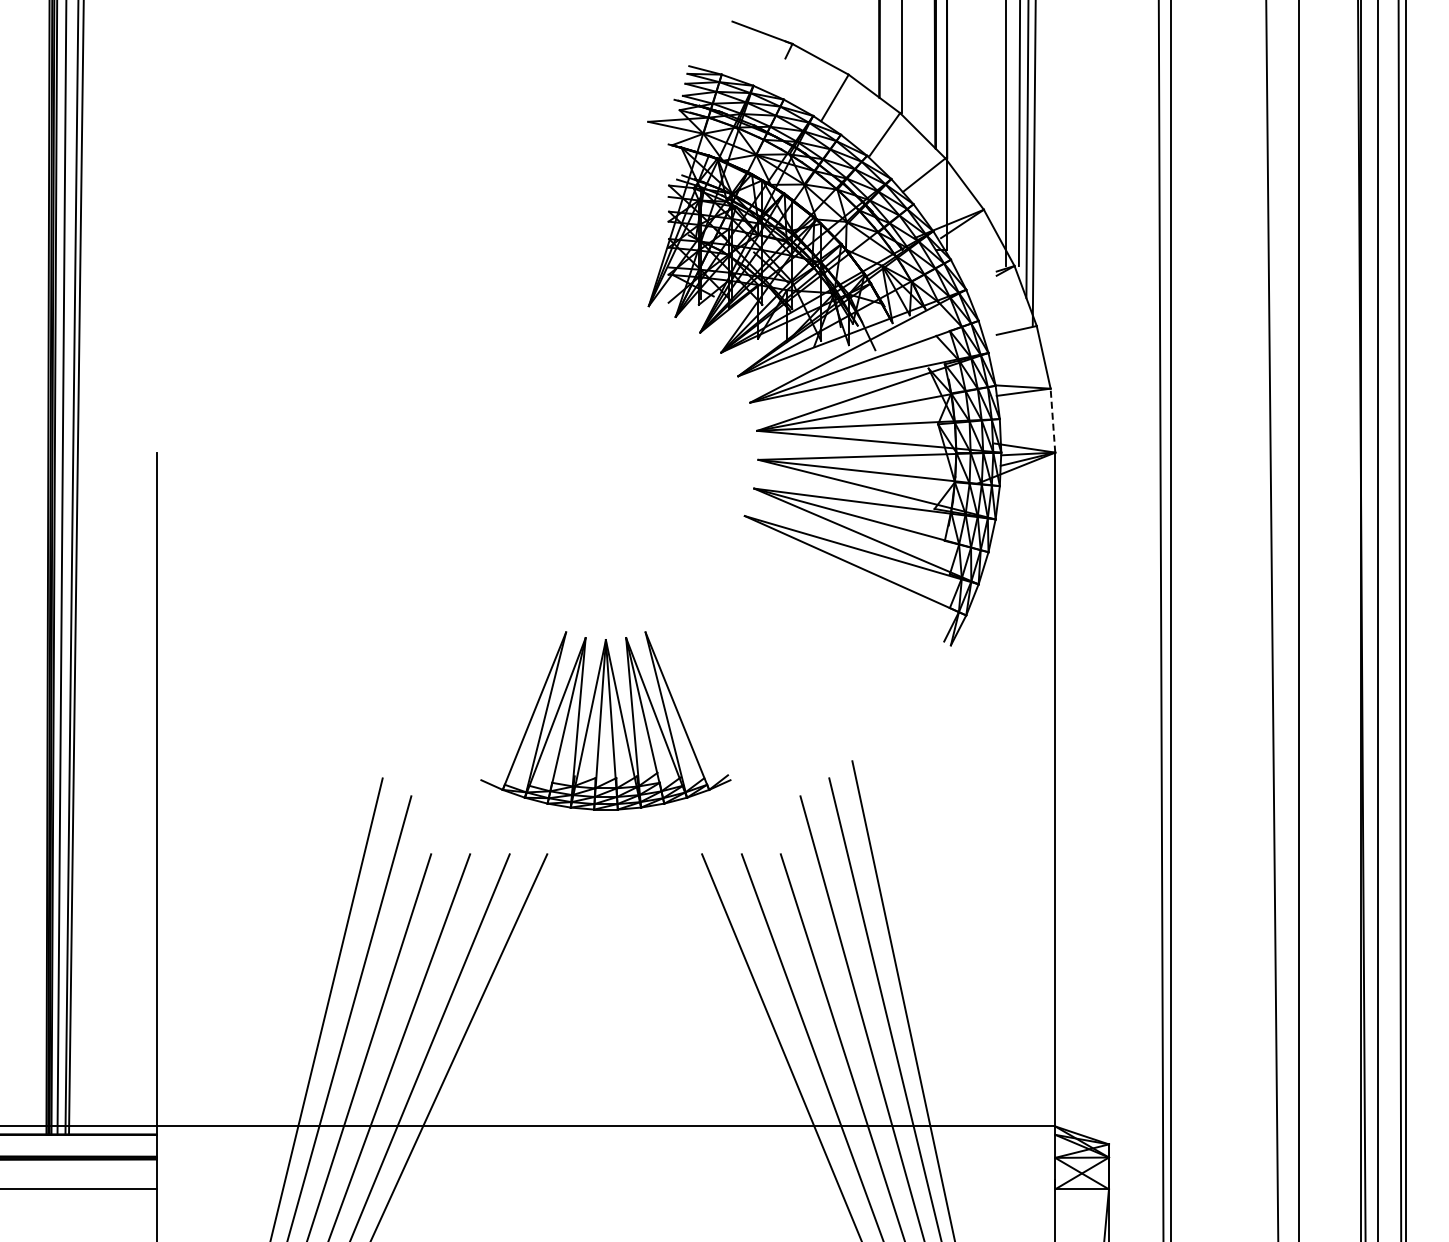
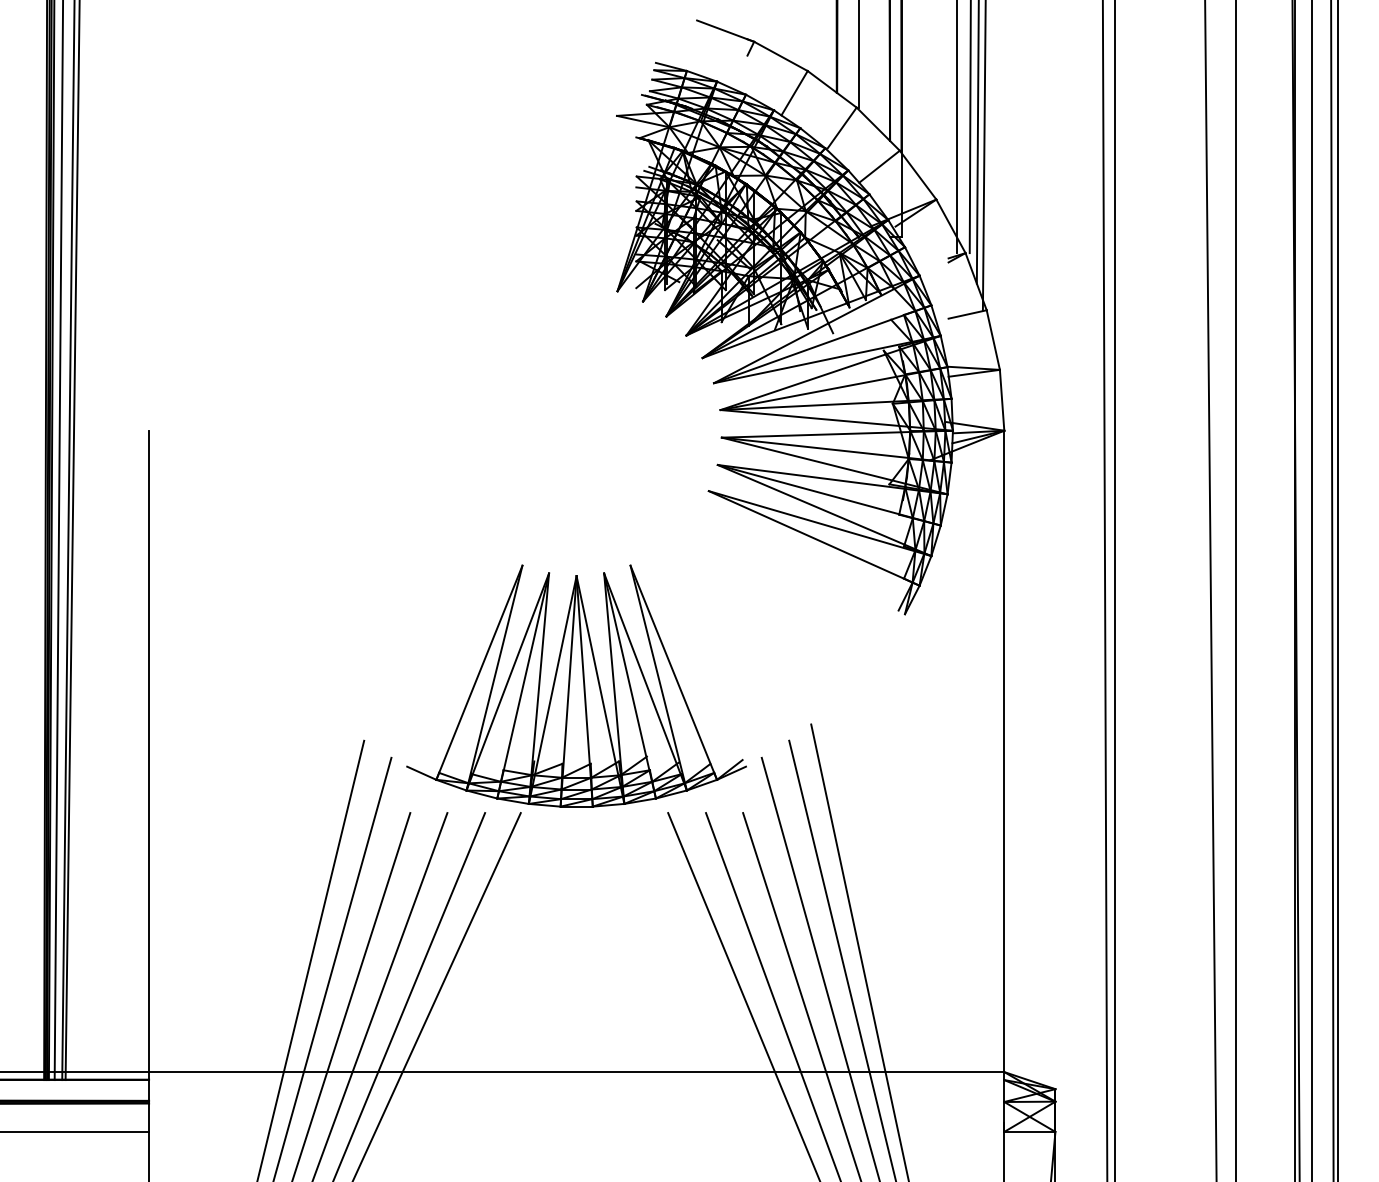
line: (1052, 420) -> (1001, 400), dashed -> solid
part: (605, 720) -> (576, 685), size x1.43

